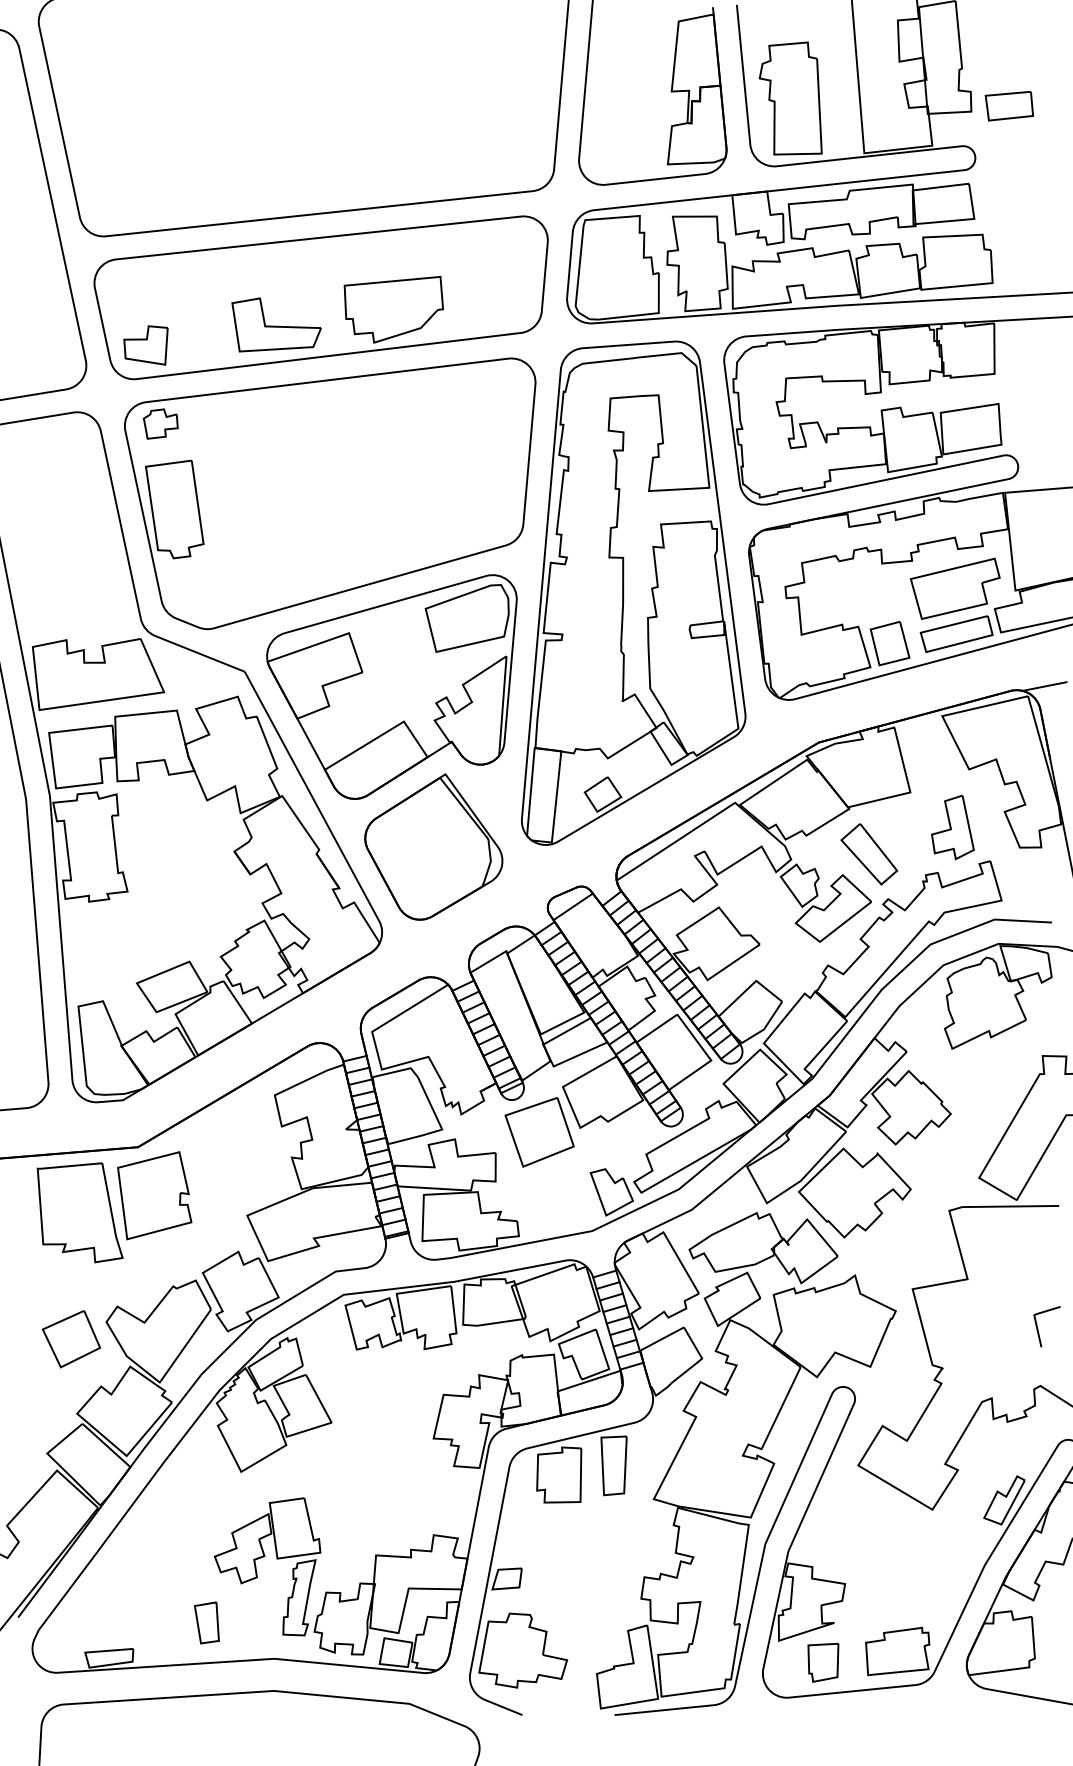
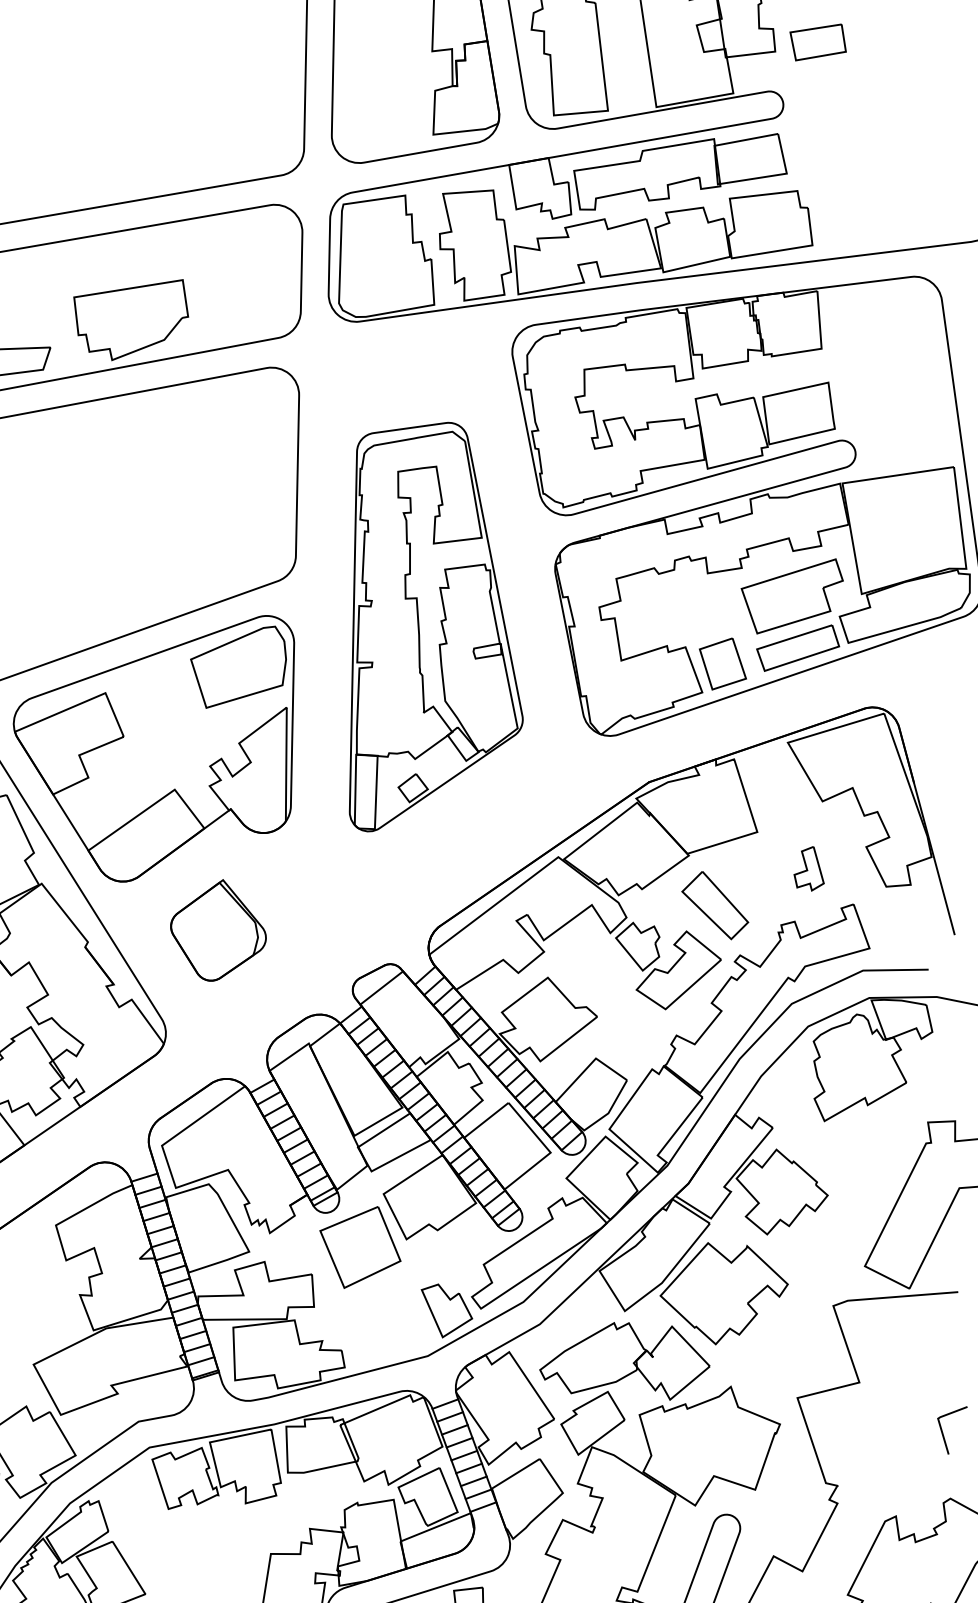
part: (633, 592) -> (426, 625), size x0.7
line: (1044, 686) -> (902, 701), removed
part: (952, 827) -> (807, 868), size x0.6
part: (433, 846) -> (217, 929), size x0.6

